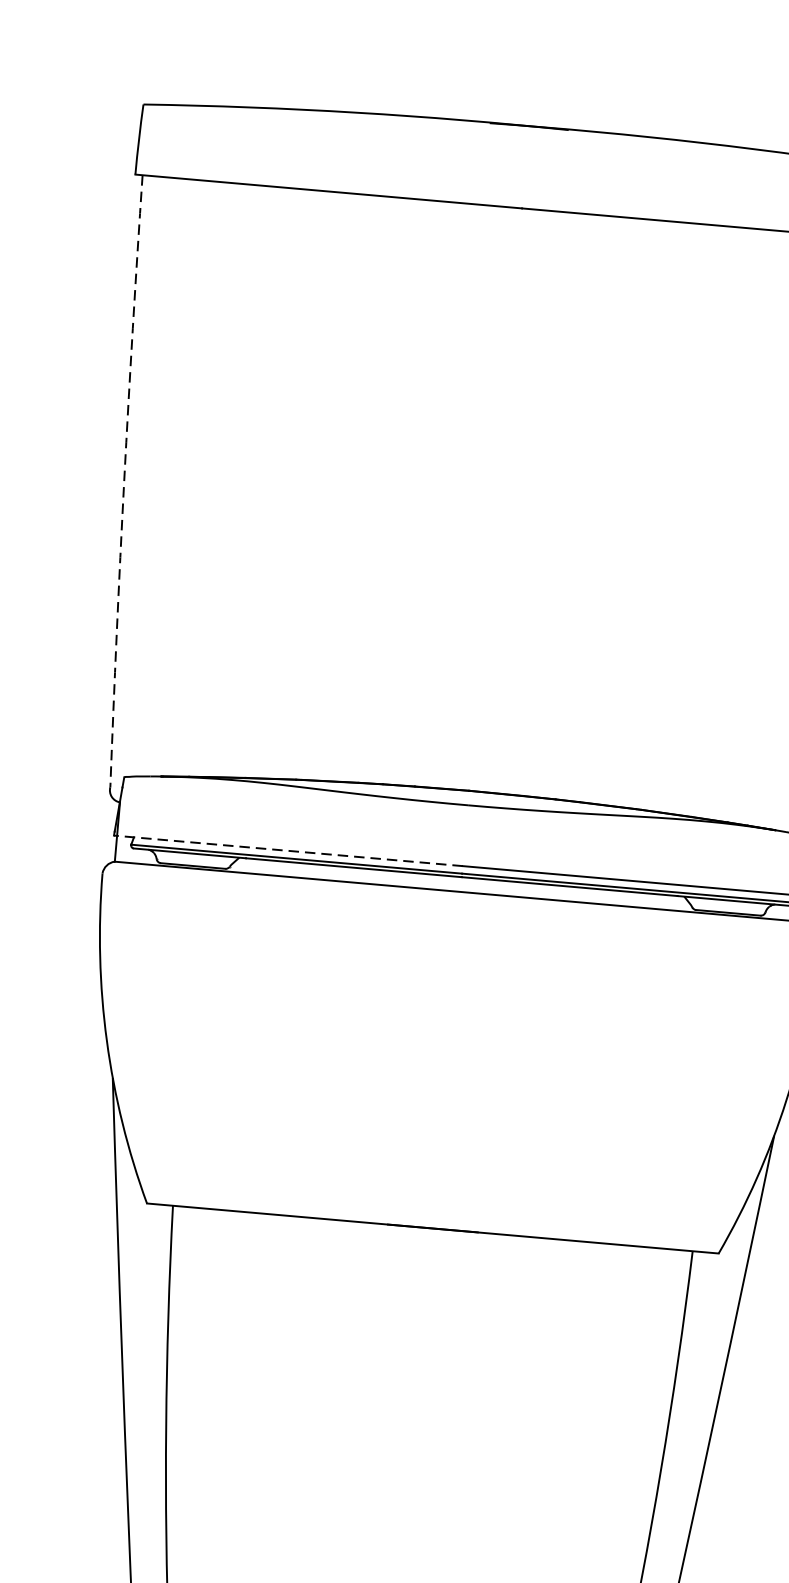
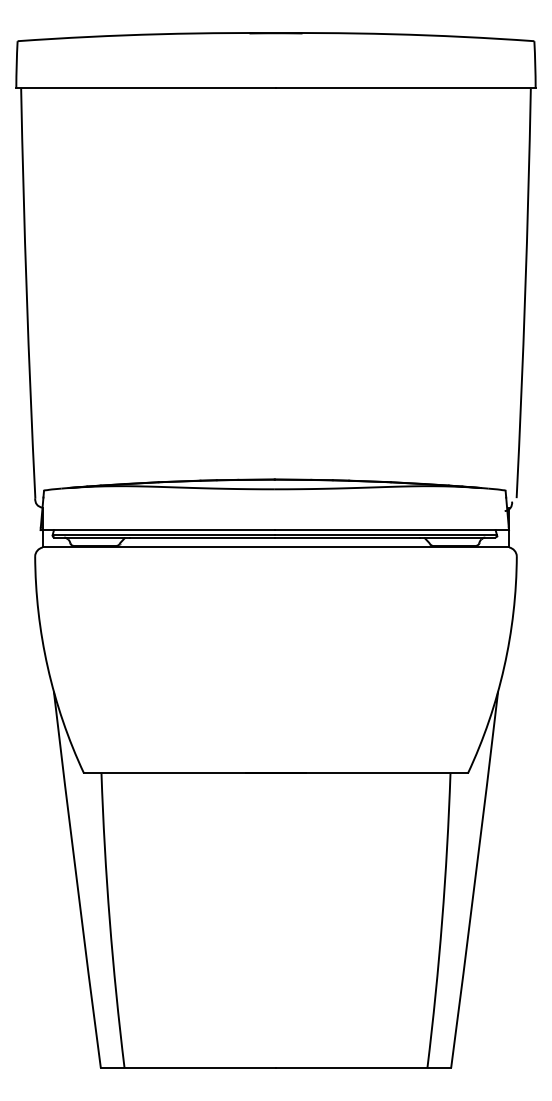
arc: (123, 481) -> (26, 293), dashed -> solid
line: (288, 851) -> (157, 530), dashed -> solid

